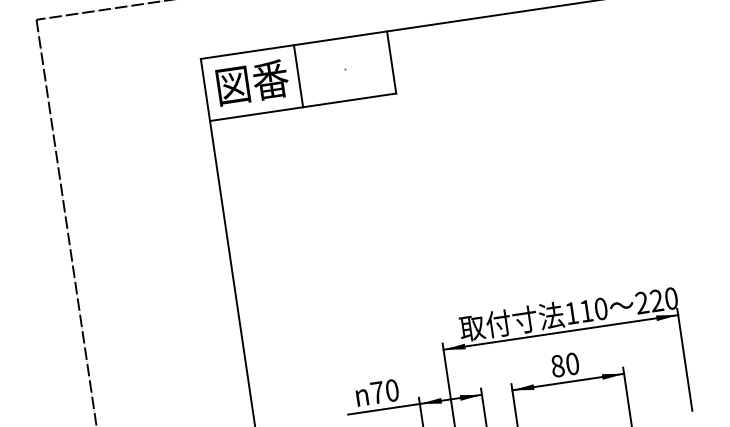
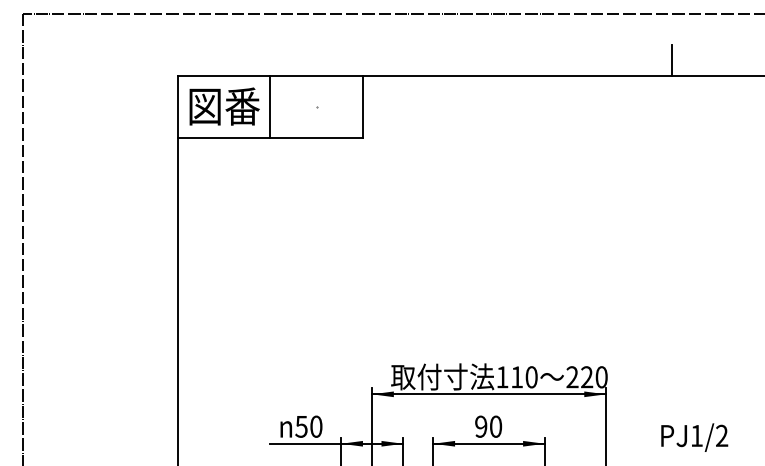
text: (558, 365) -> (481, 426), 80 -> 90
text: (377, 392) -> (301, 426), 70 -> 50

